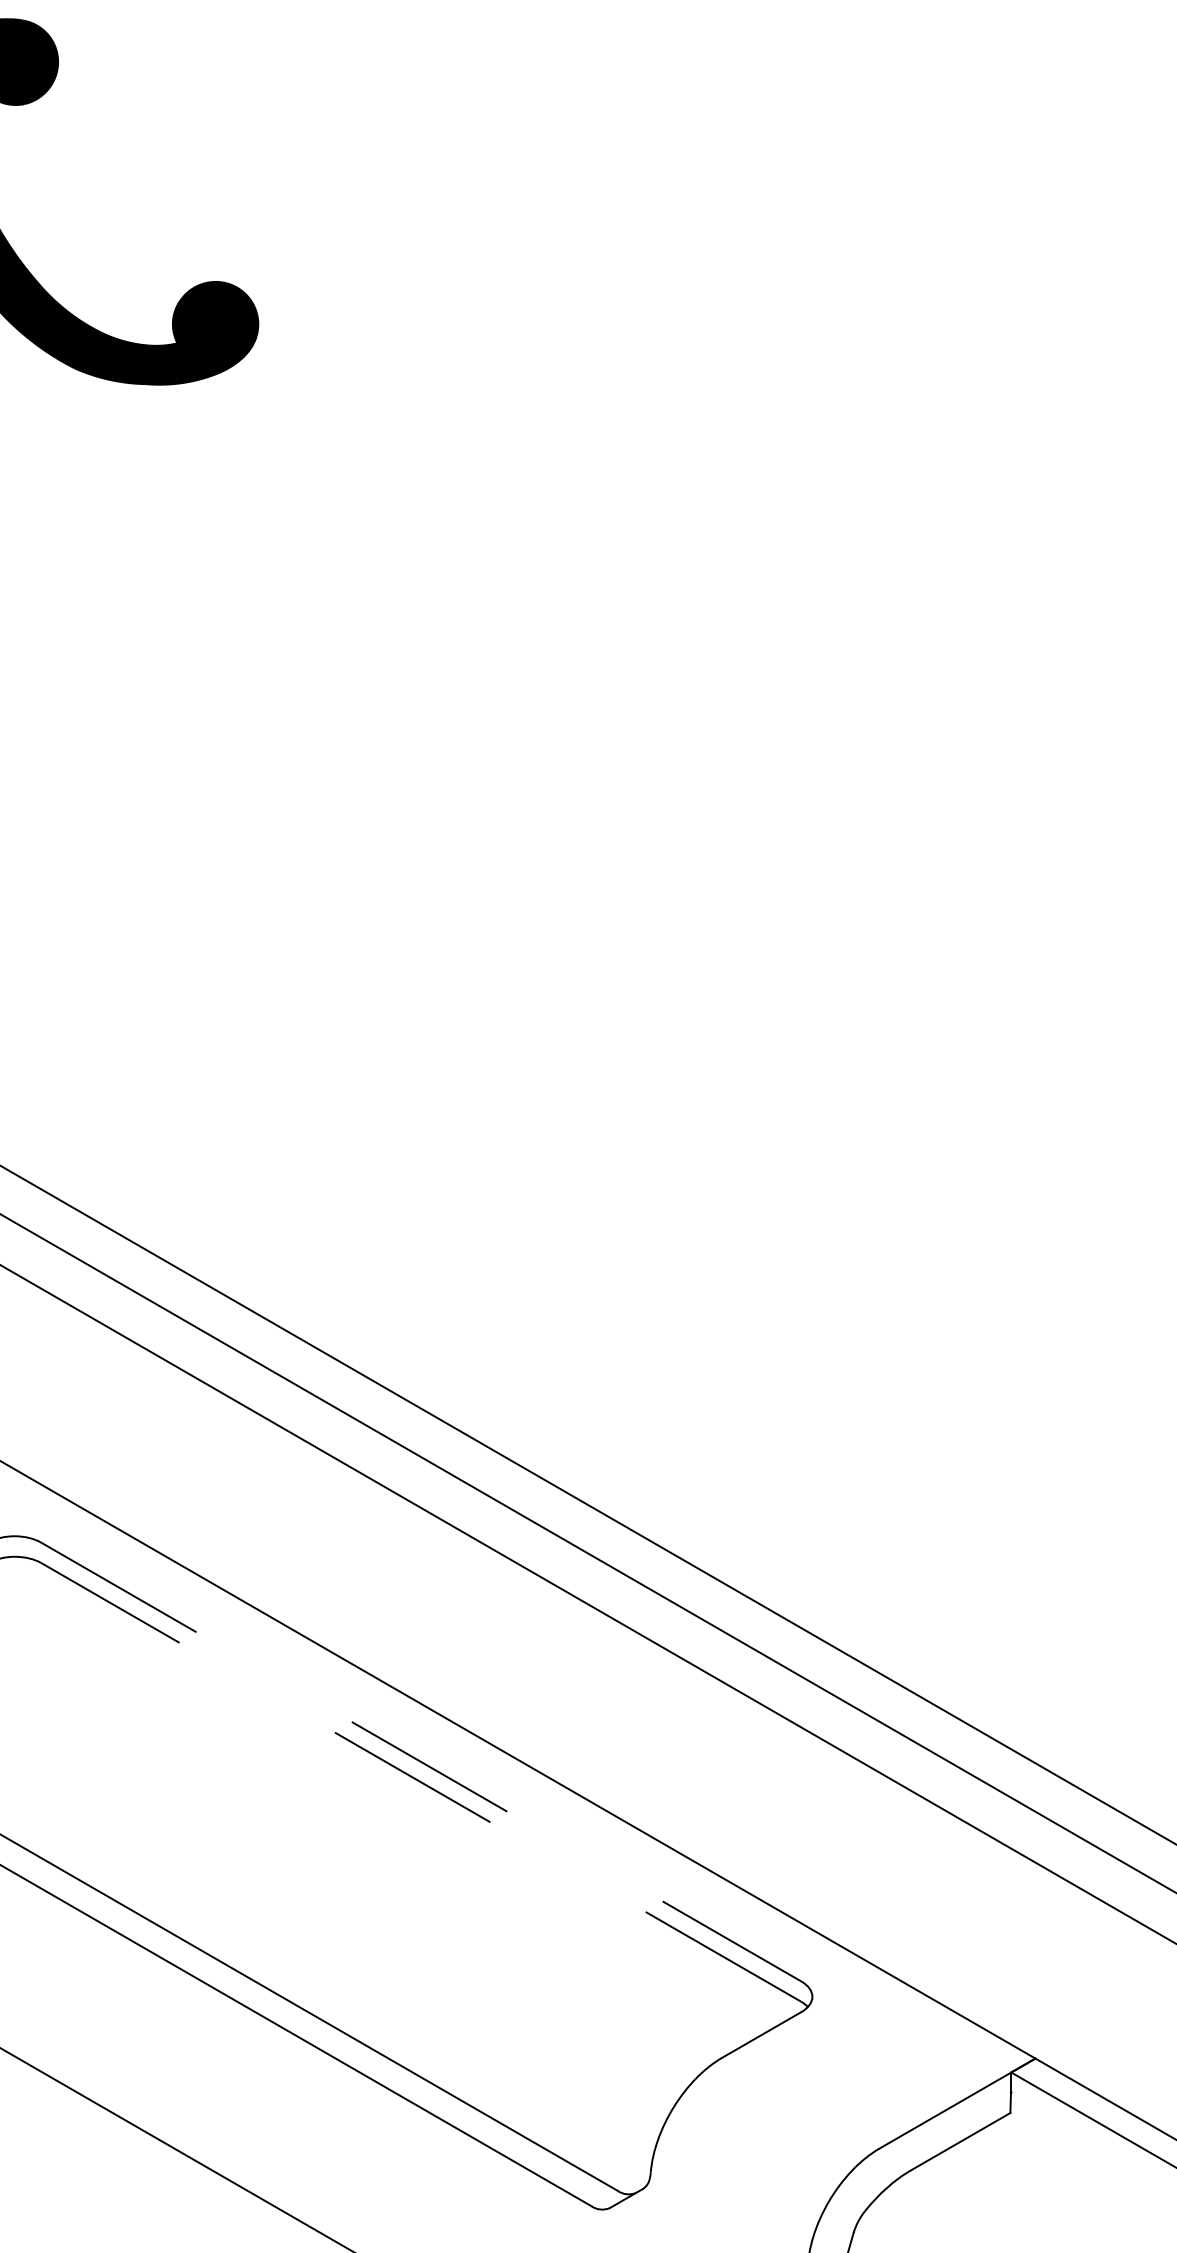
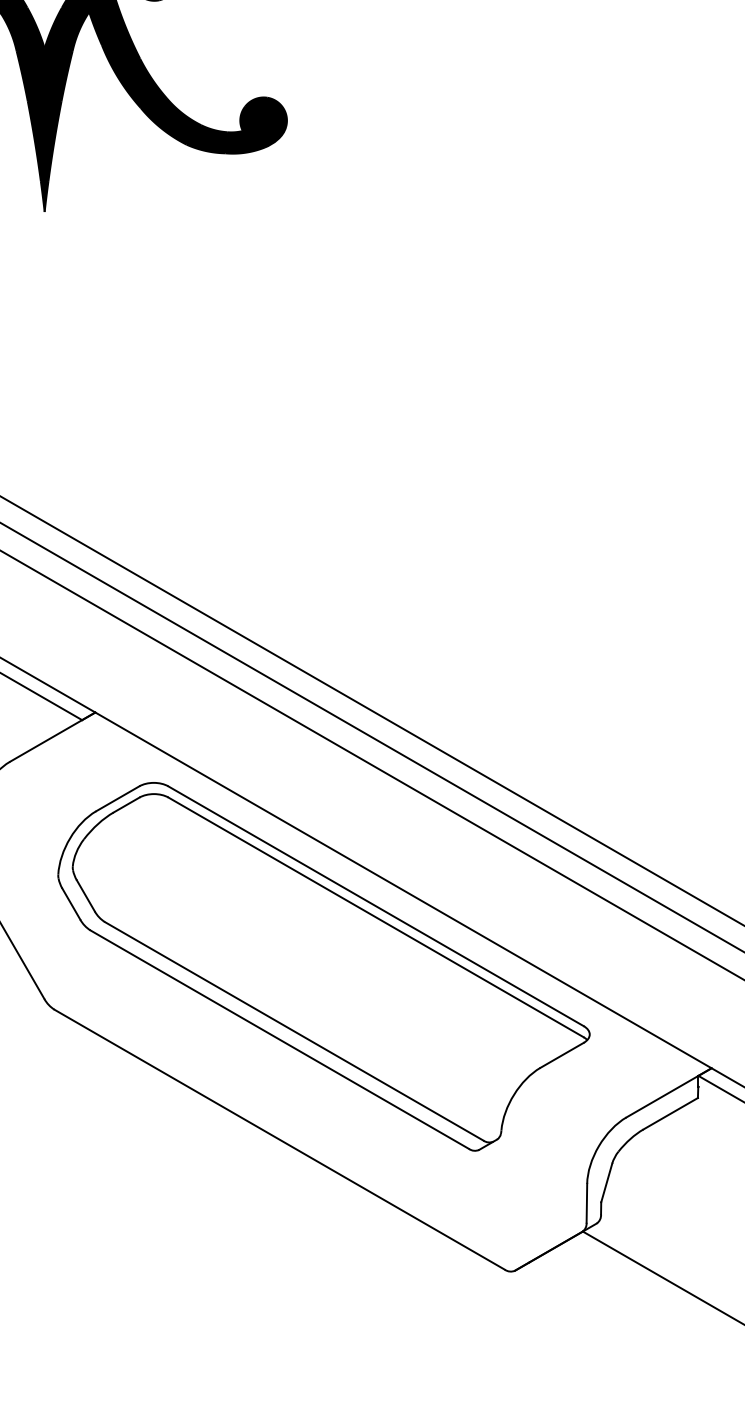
line: (422, 1762) -> (376, 906), dashed -> solid
line: (422, 1782) -> (376, 917), dashed -> solid

